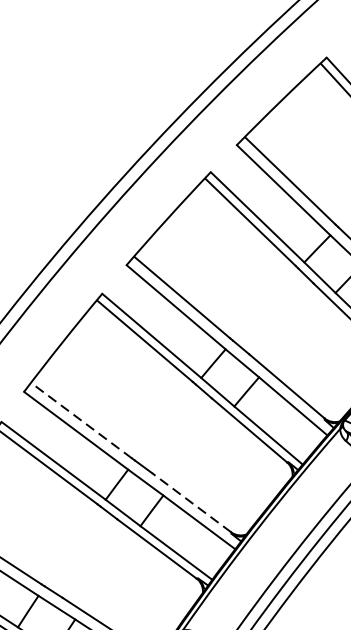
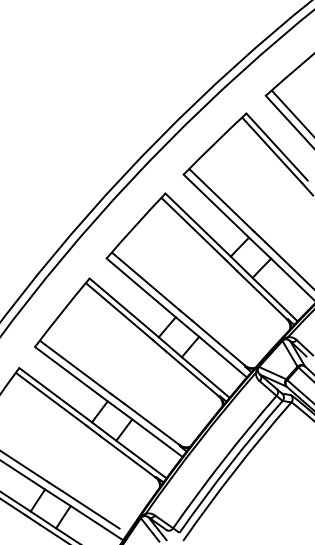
line: (82, 421) -> (75, 367), dashed -> solid
line: (190, 502) -> (151, 424), dashed -> solid

